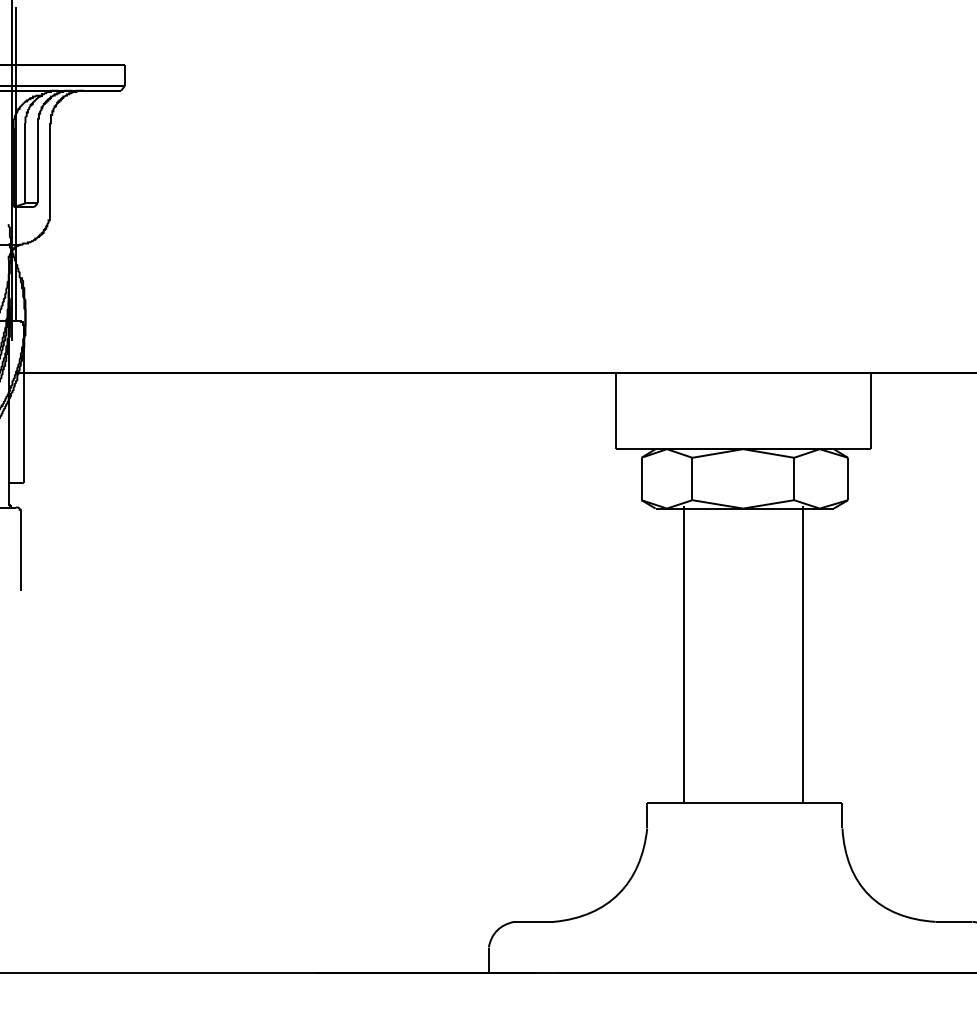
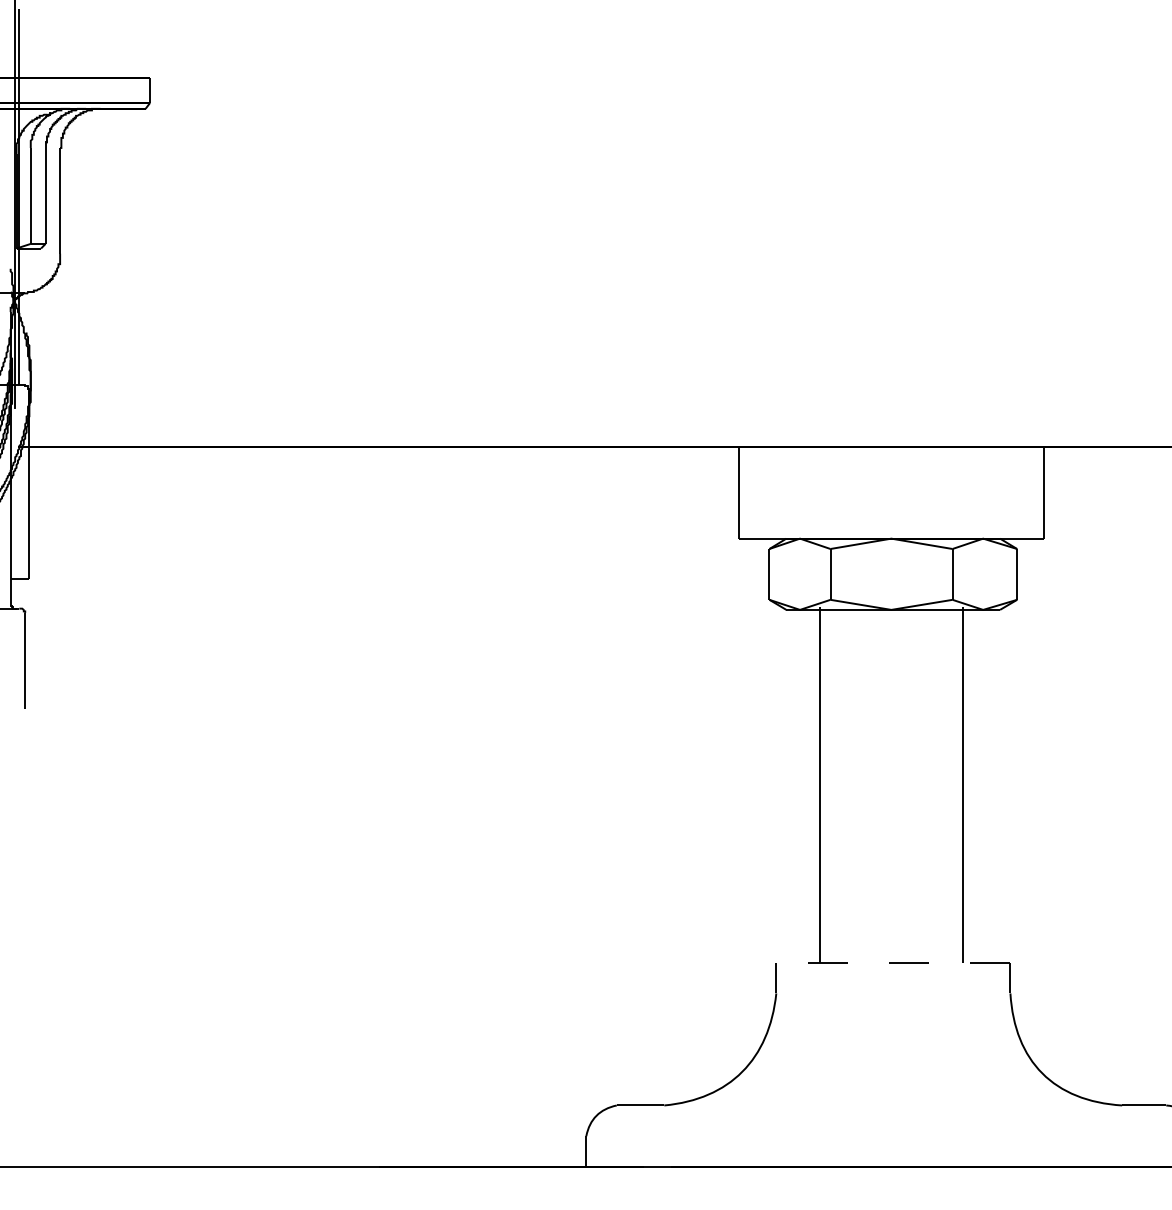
line: (744, 803) -> (892, 963), solid -> dashed

